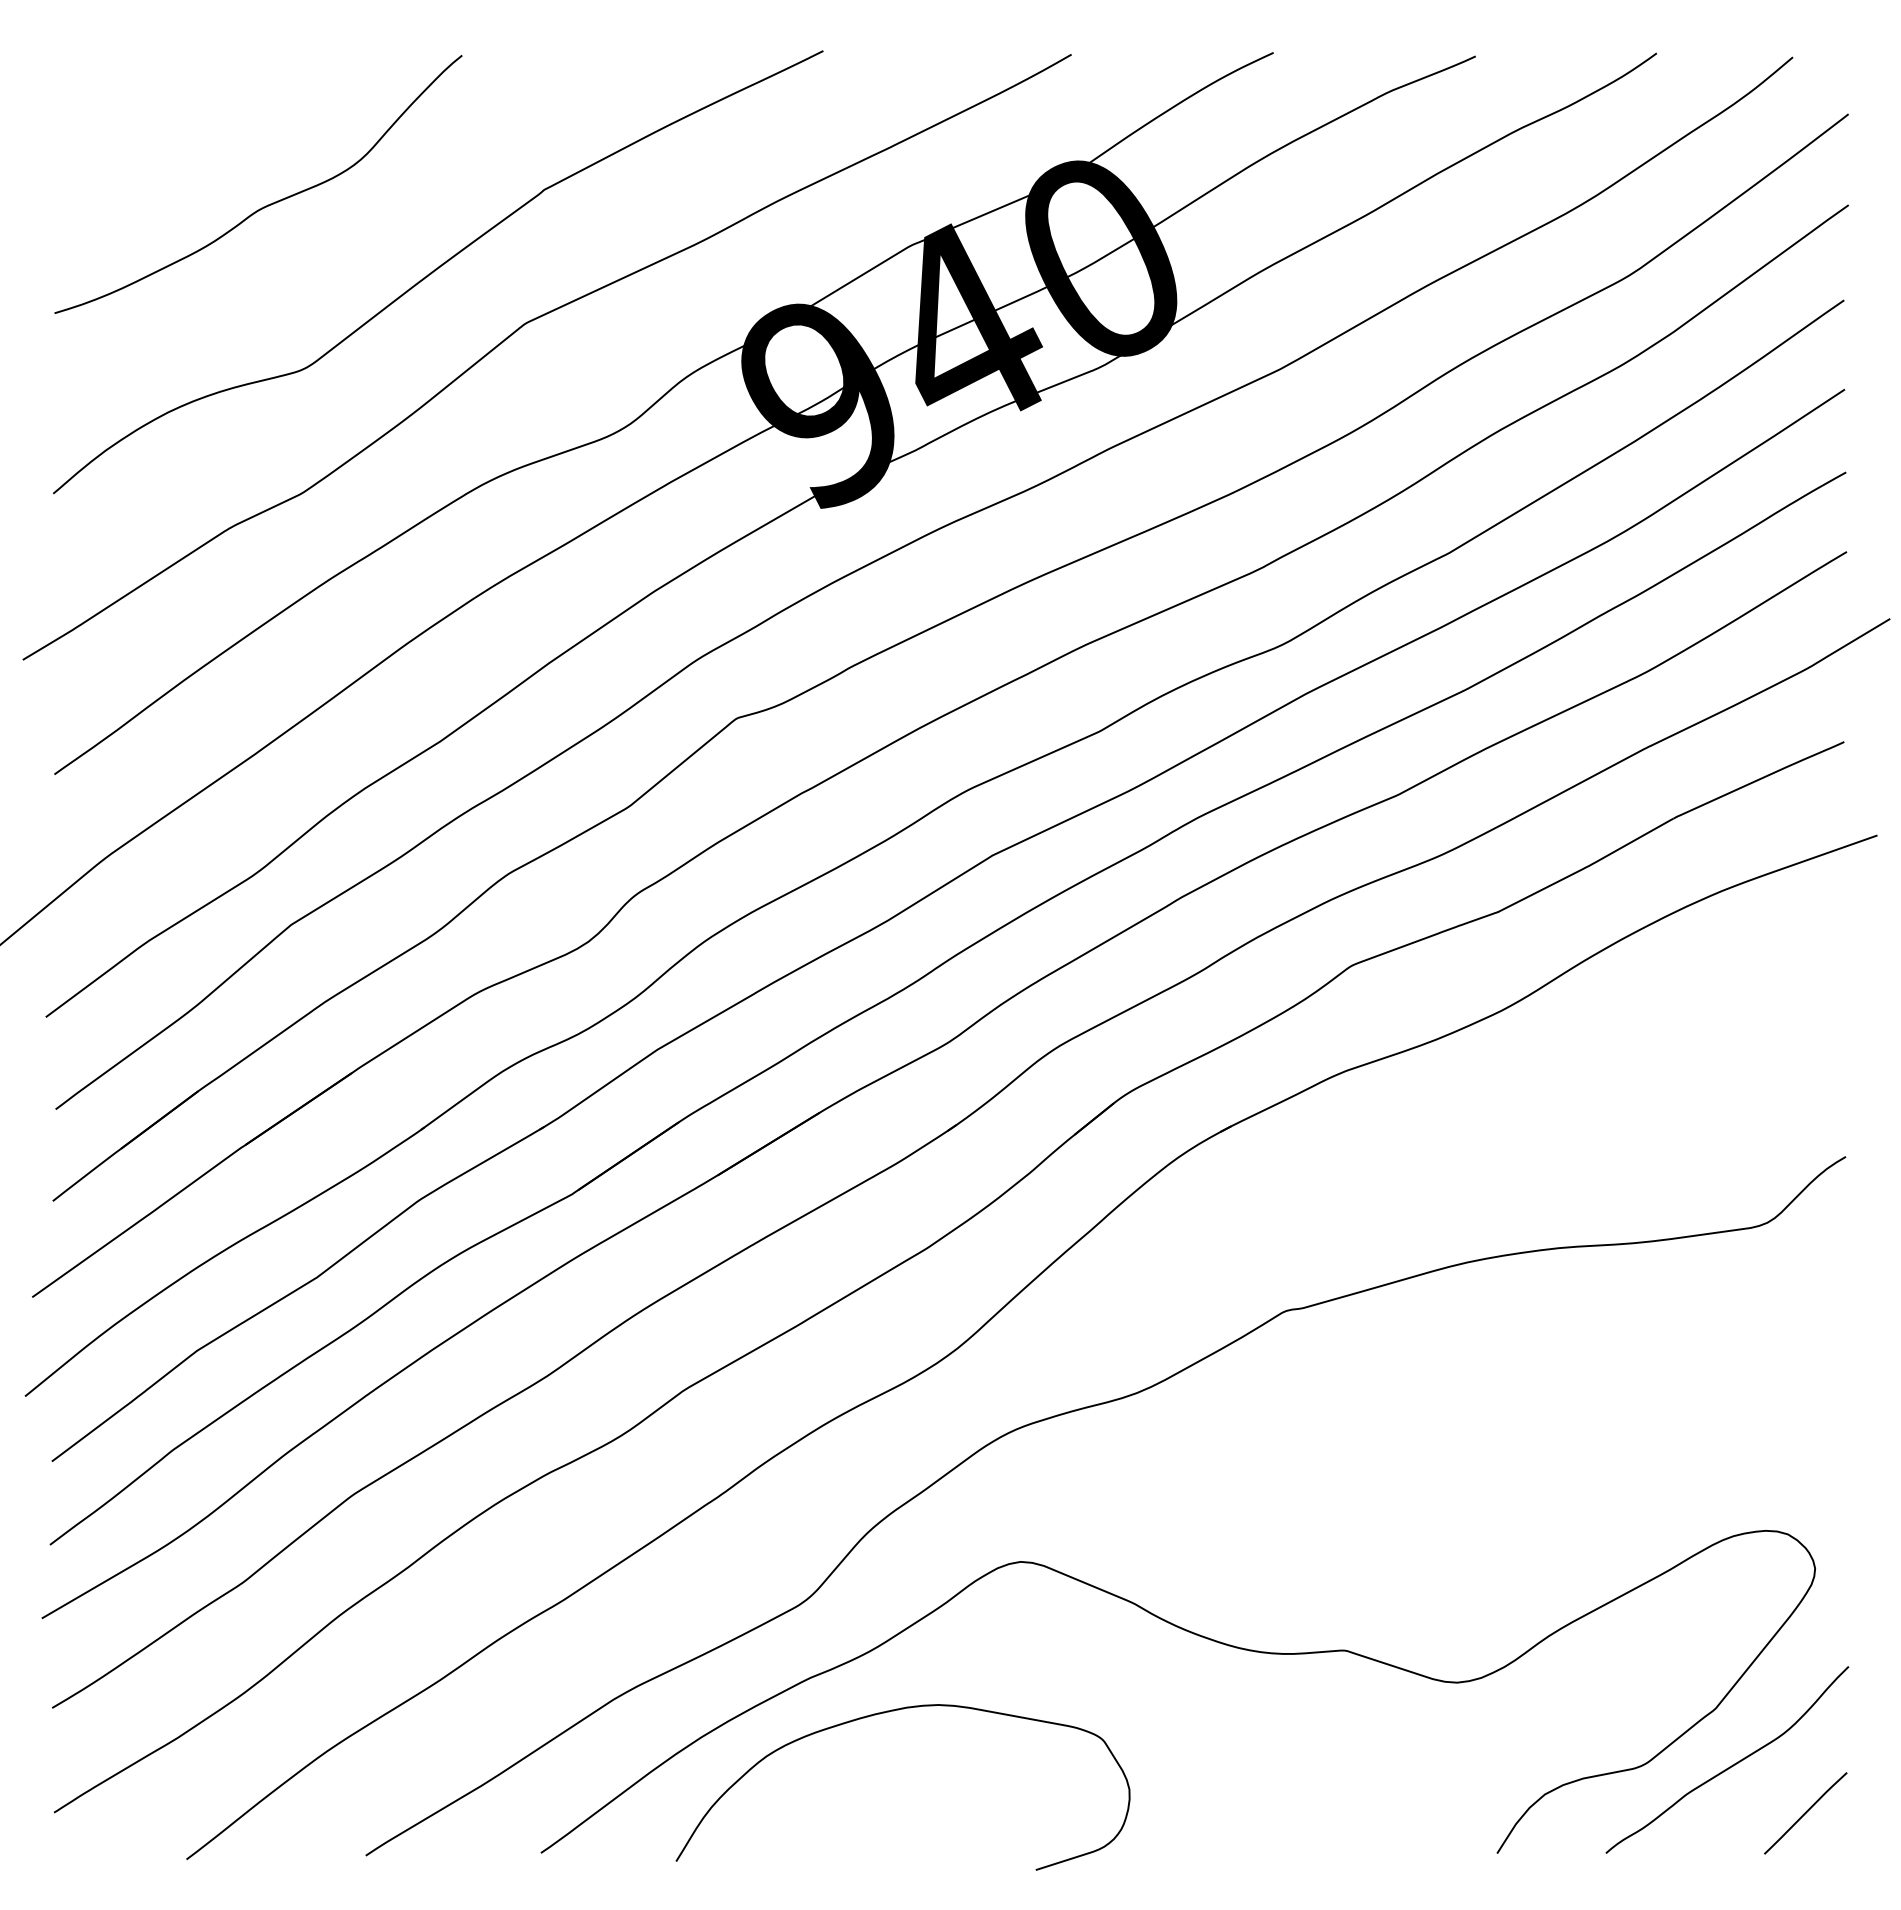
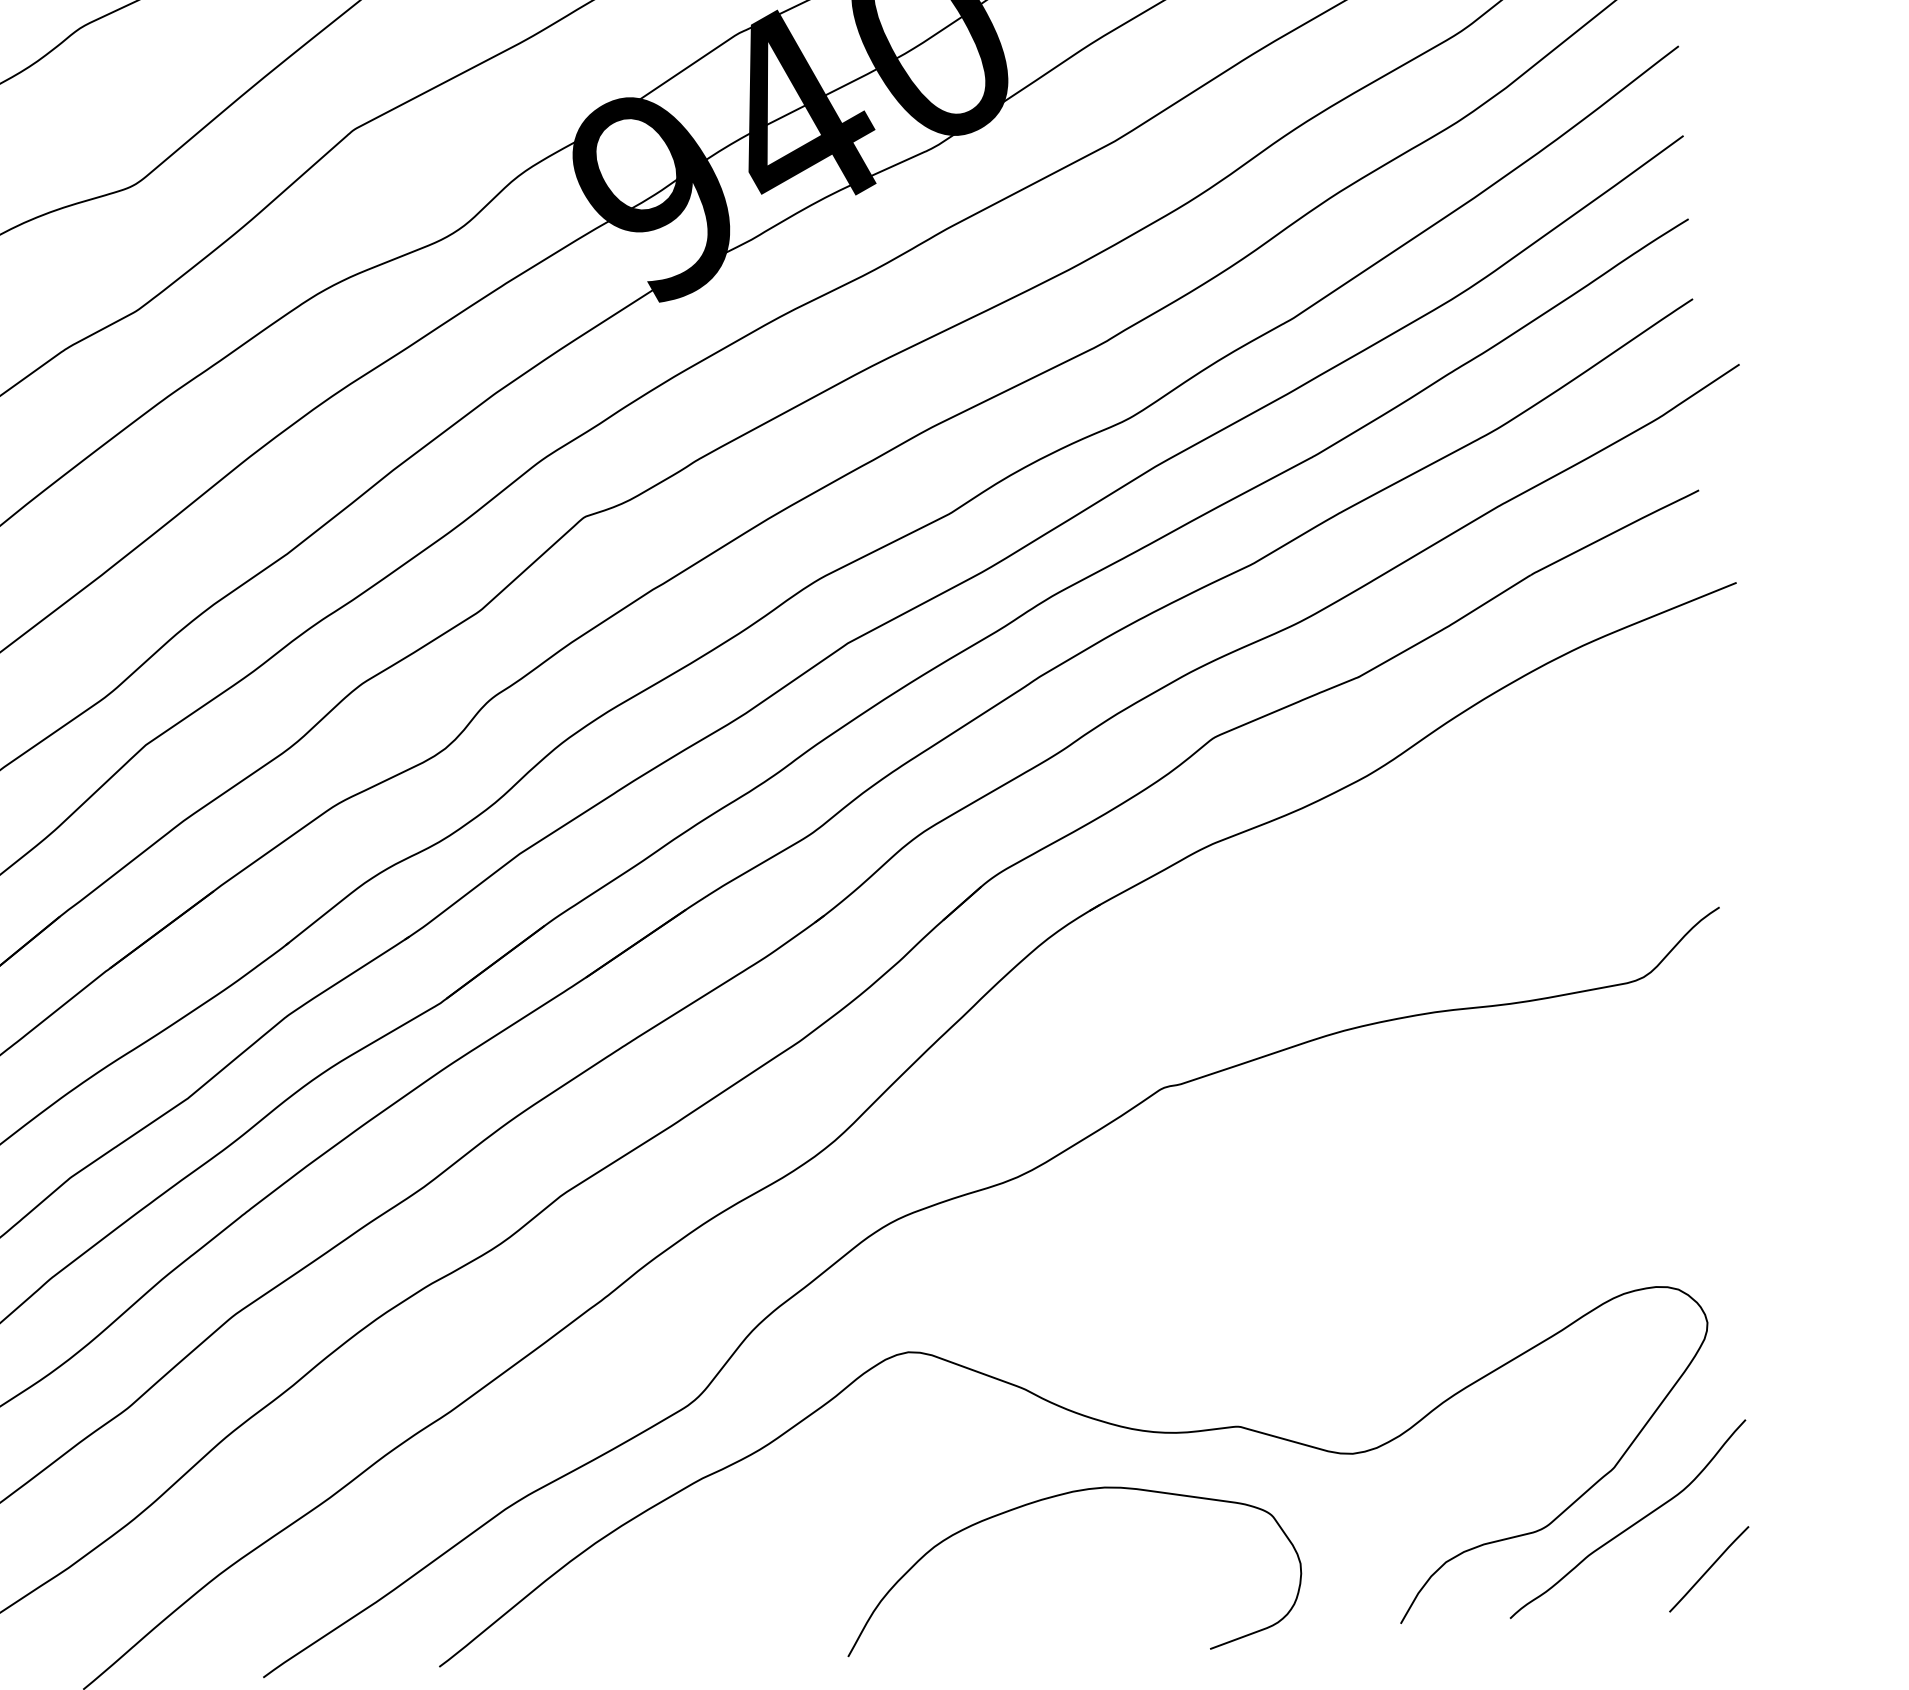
curve: (889, 1712) -> (1055, 1497), moved

